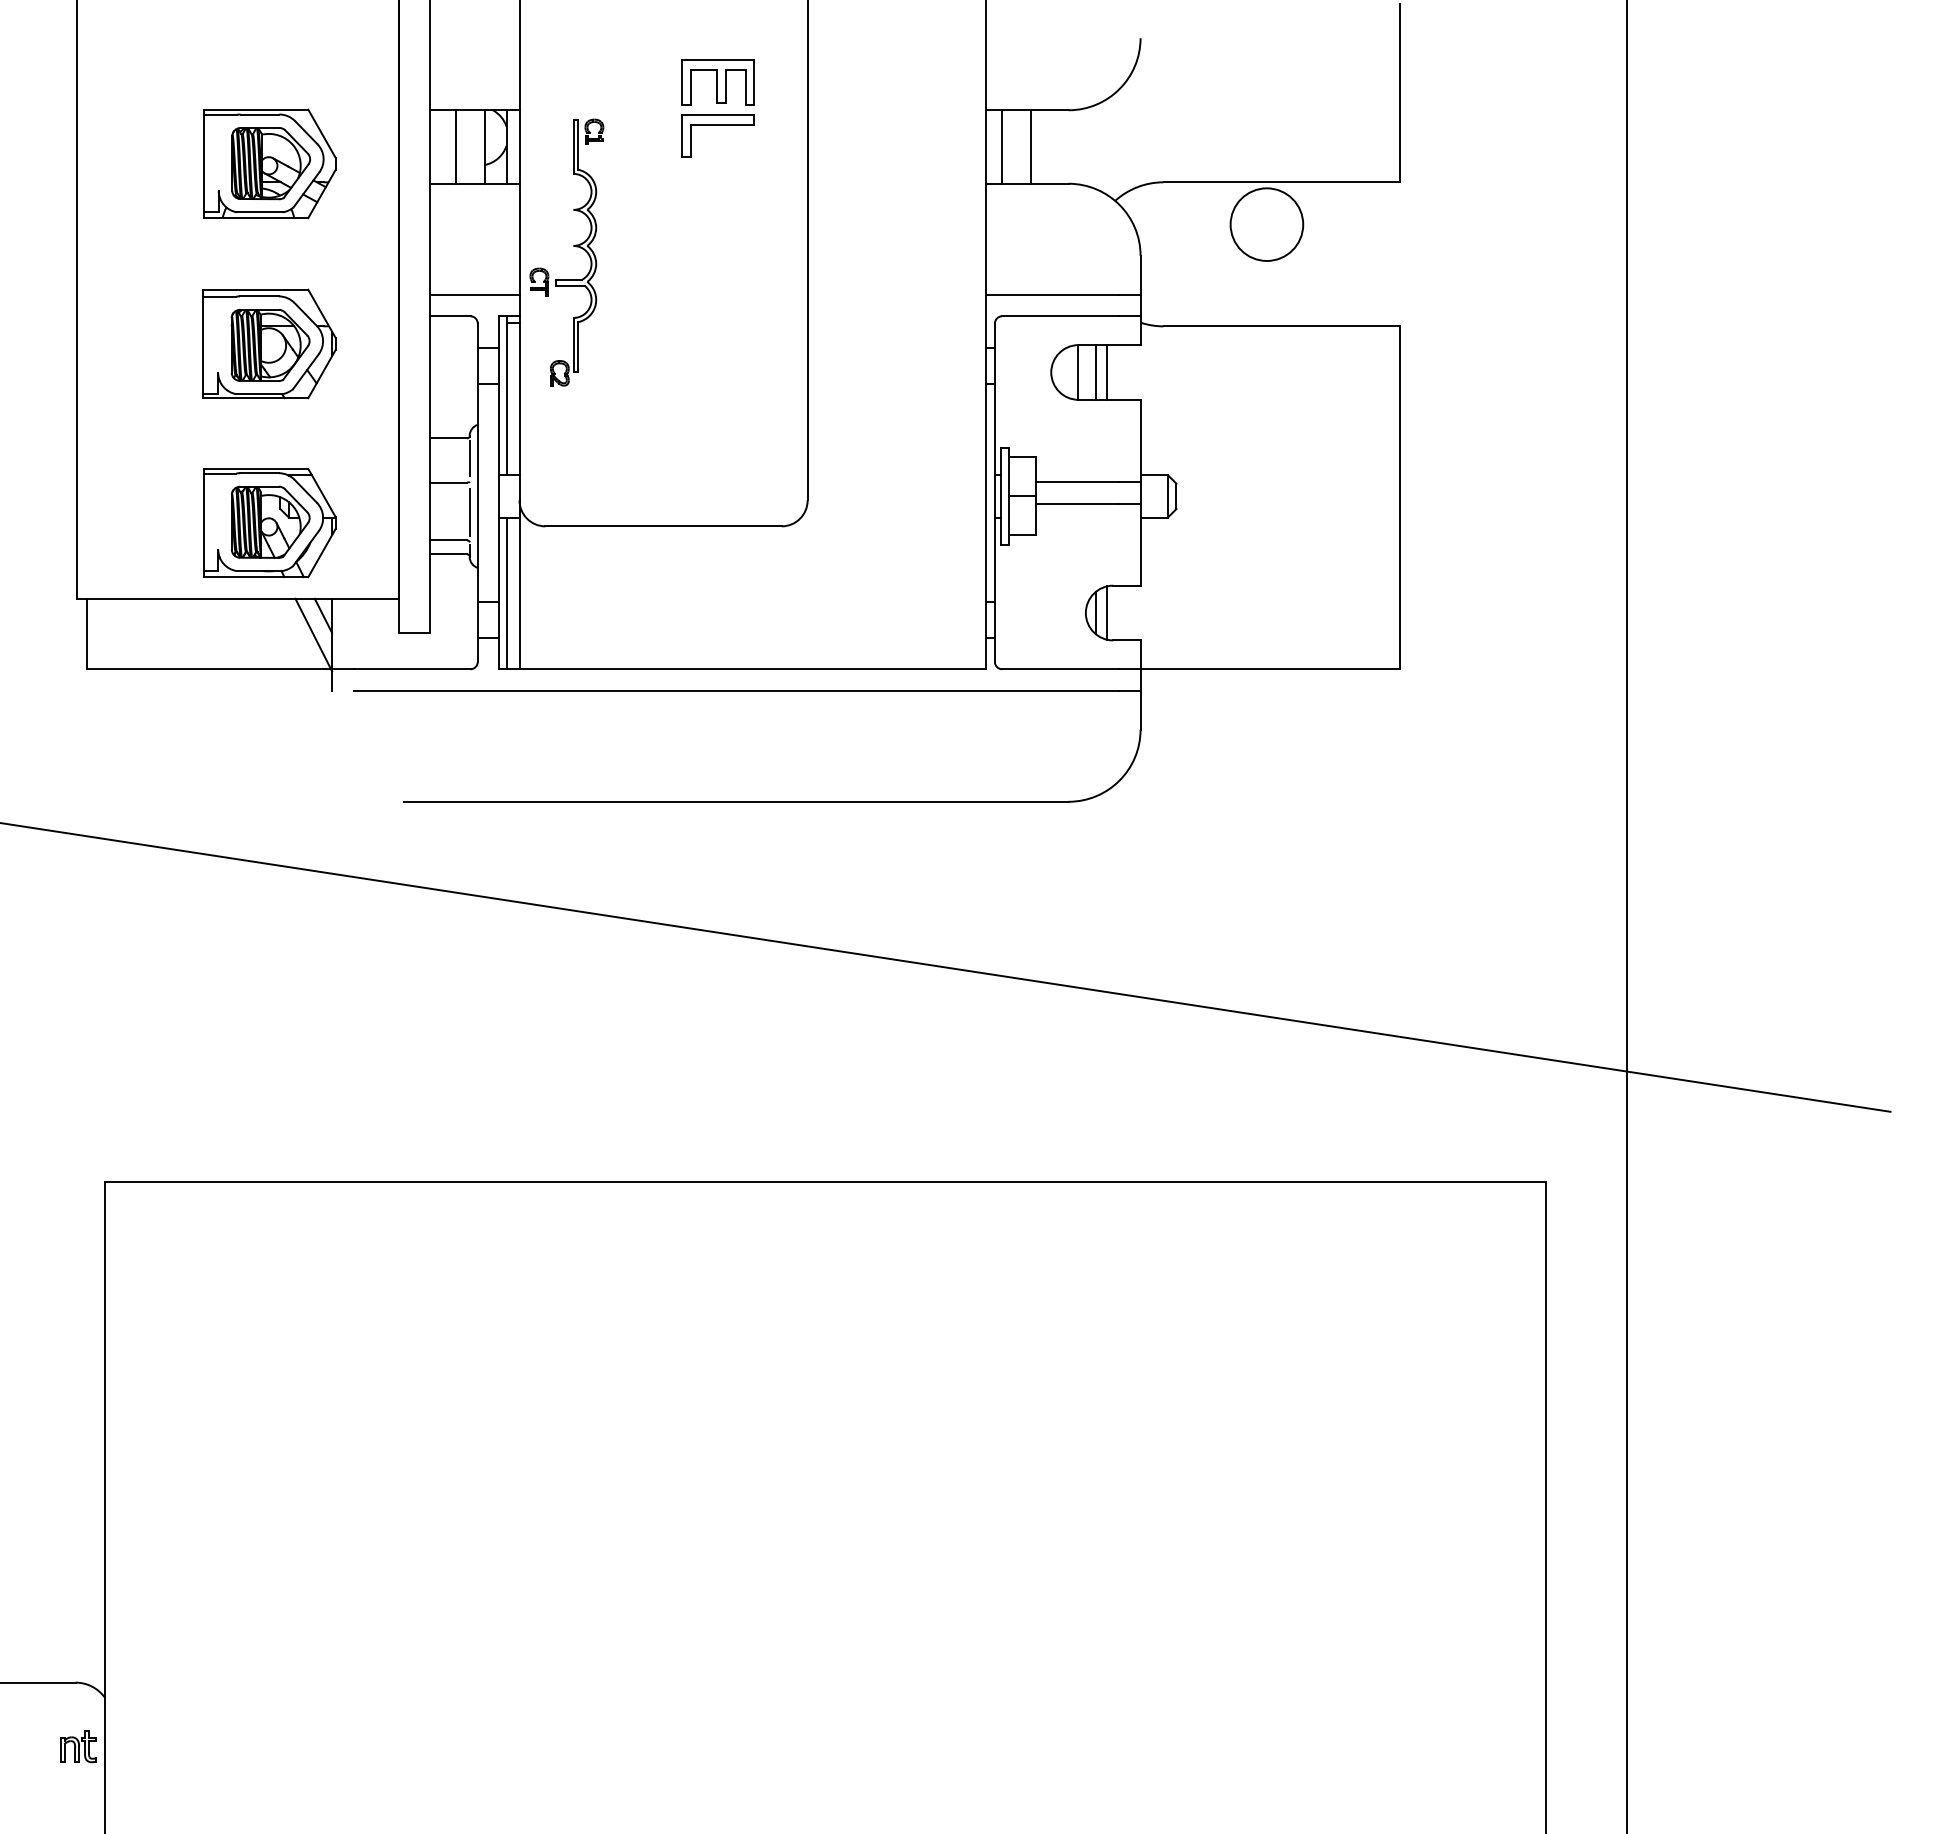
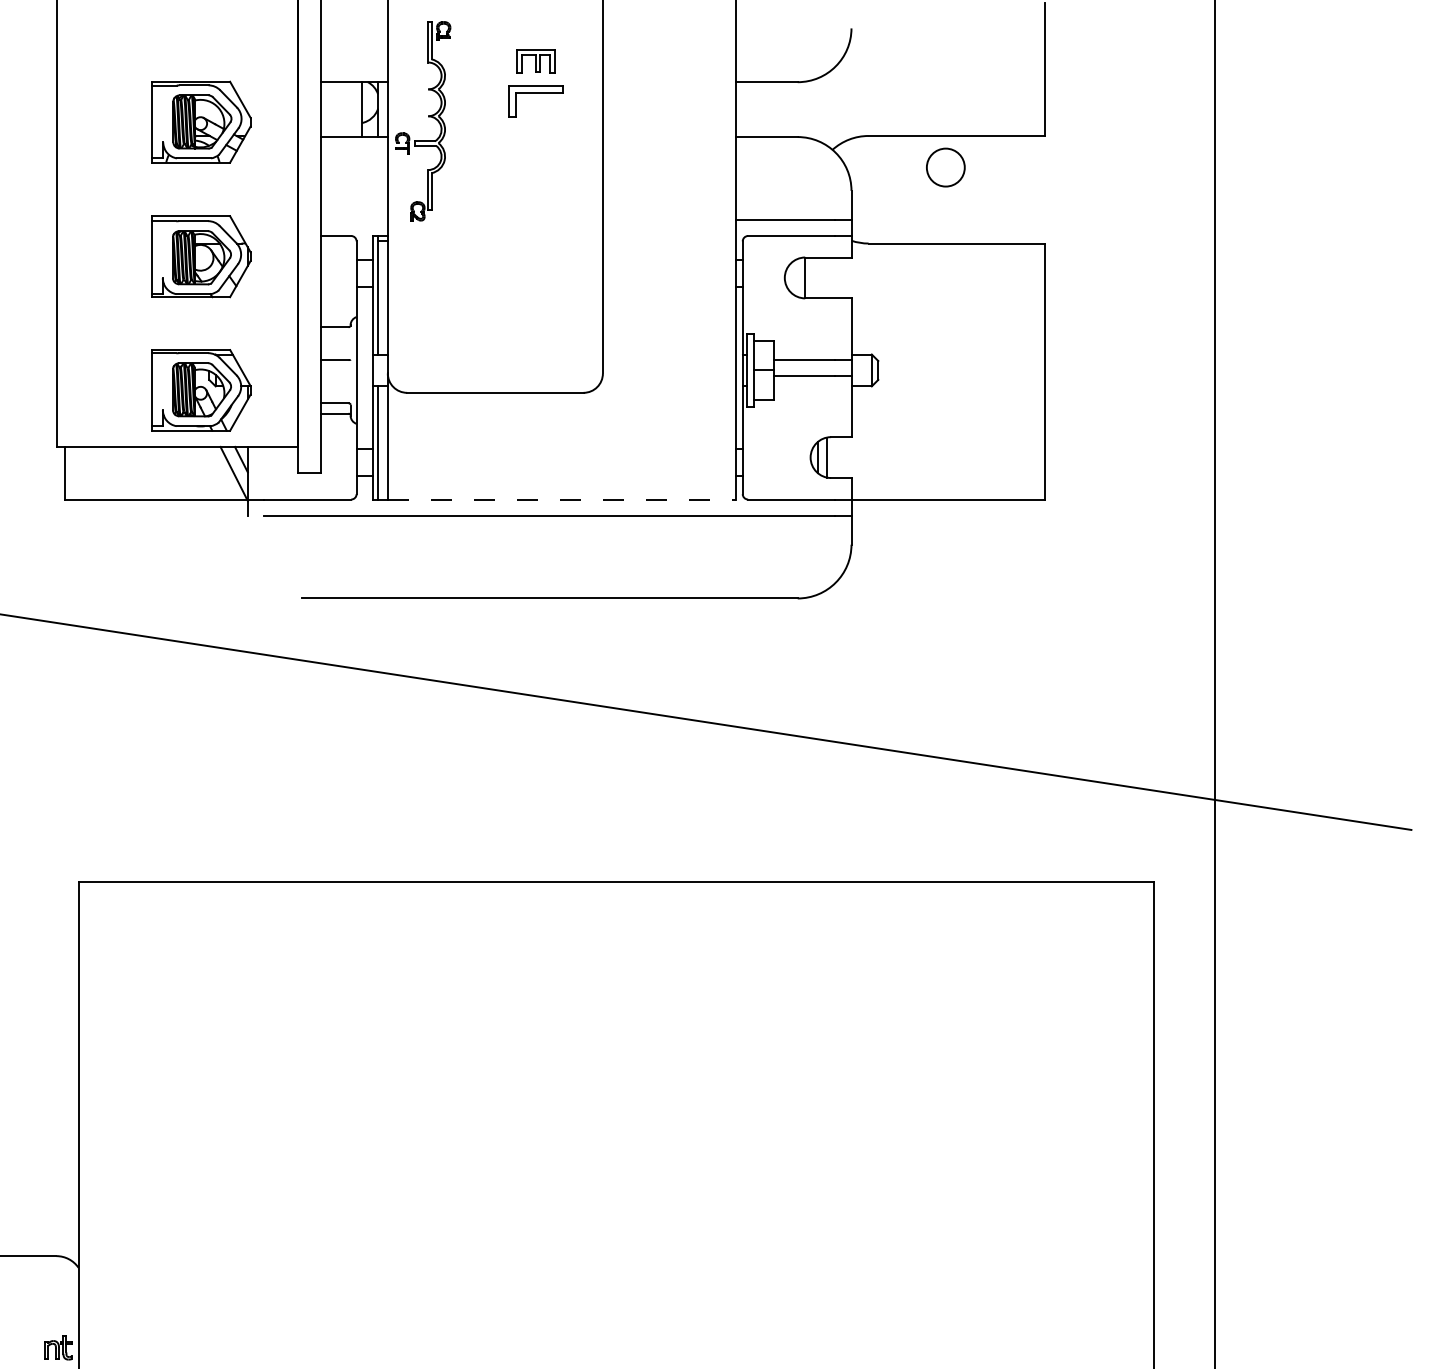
part: (717, 82) -> (535, 61), size x0.7
line: (456, 146) -> (340, 109), removed
line: (1002, 146) -> (748, 109), removed
line: (1030, 146) -> (769, 109), removed
circle: (1266, 224) -> (945, 167), size x0.7
part: (573, 246) -> (428, 116), moved
line: (474, 294) -> (354, 219), removed
line: (1095, 372) -> (817, 277), removed
line: (1107, 372) -> (826, 277), removed
line: (469, 458) -> (350, 342), removed
line: (469, 511) -> (350, 381), removed
line: (753, 669) -> (562, 499), solid -> dashed
part: (78, 1746) -> (58, 1347), moved

